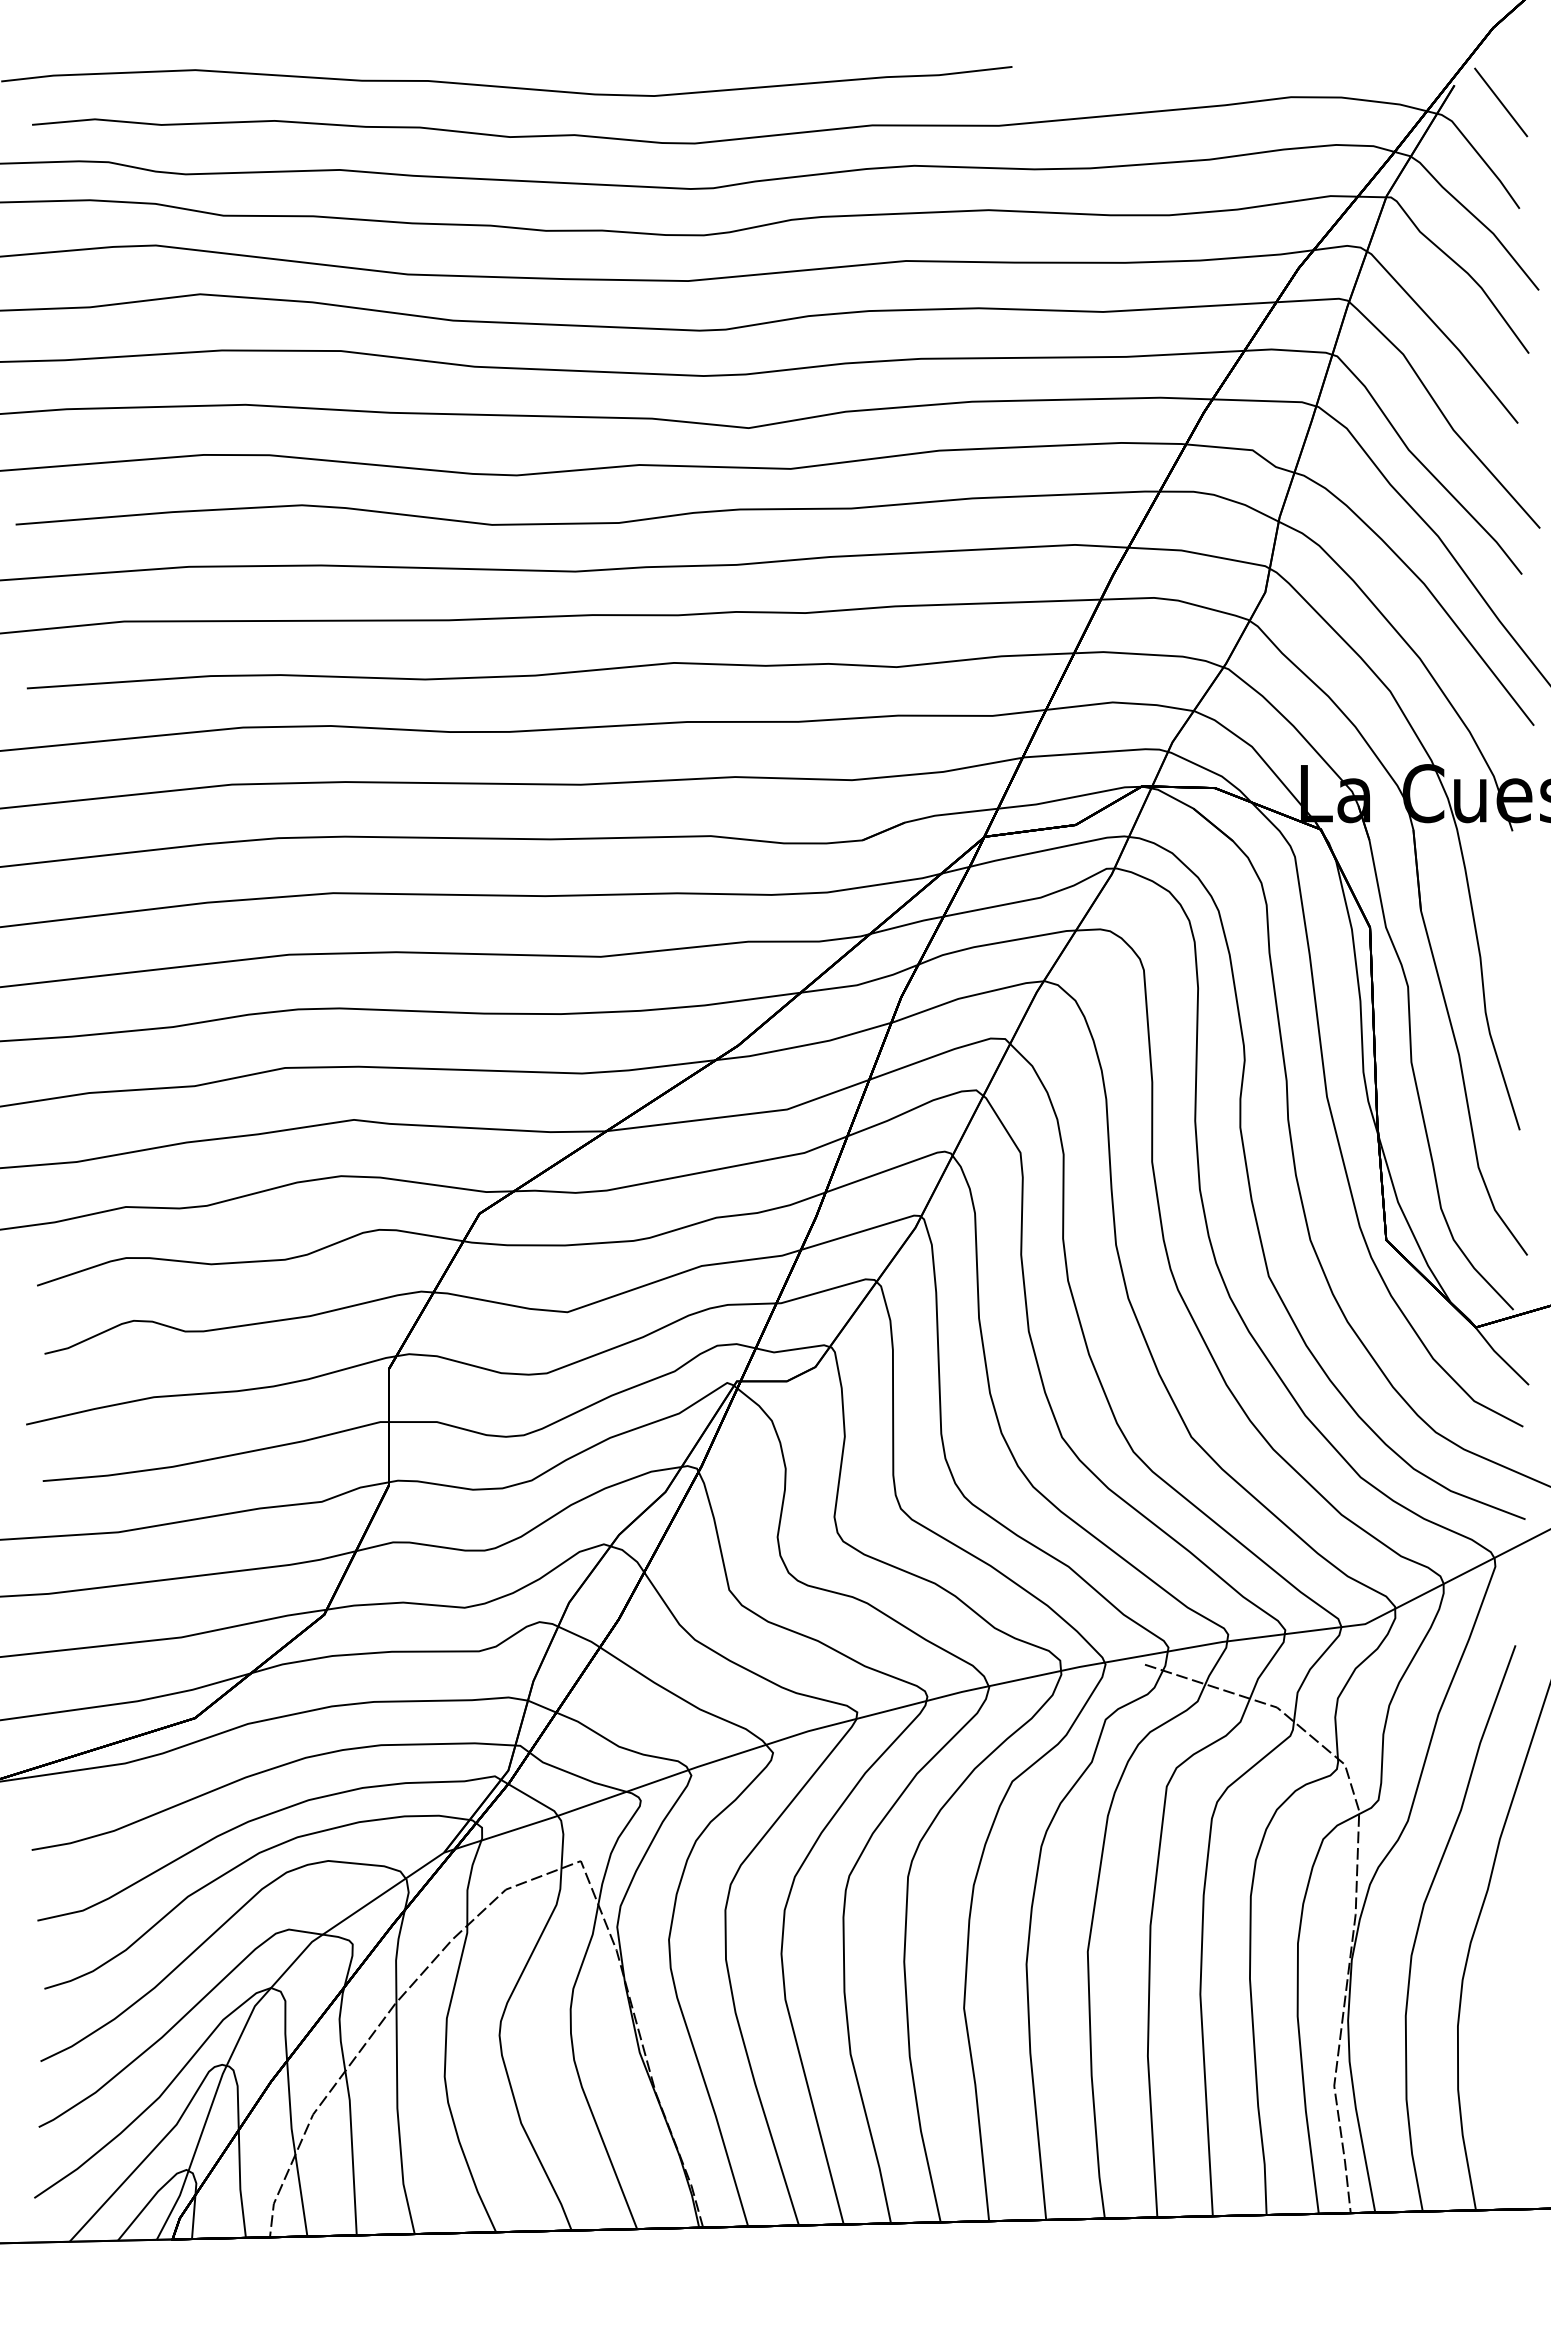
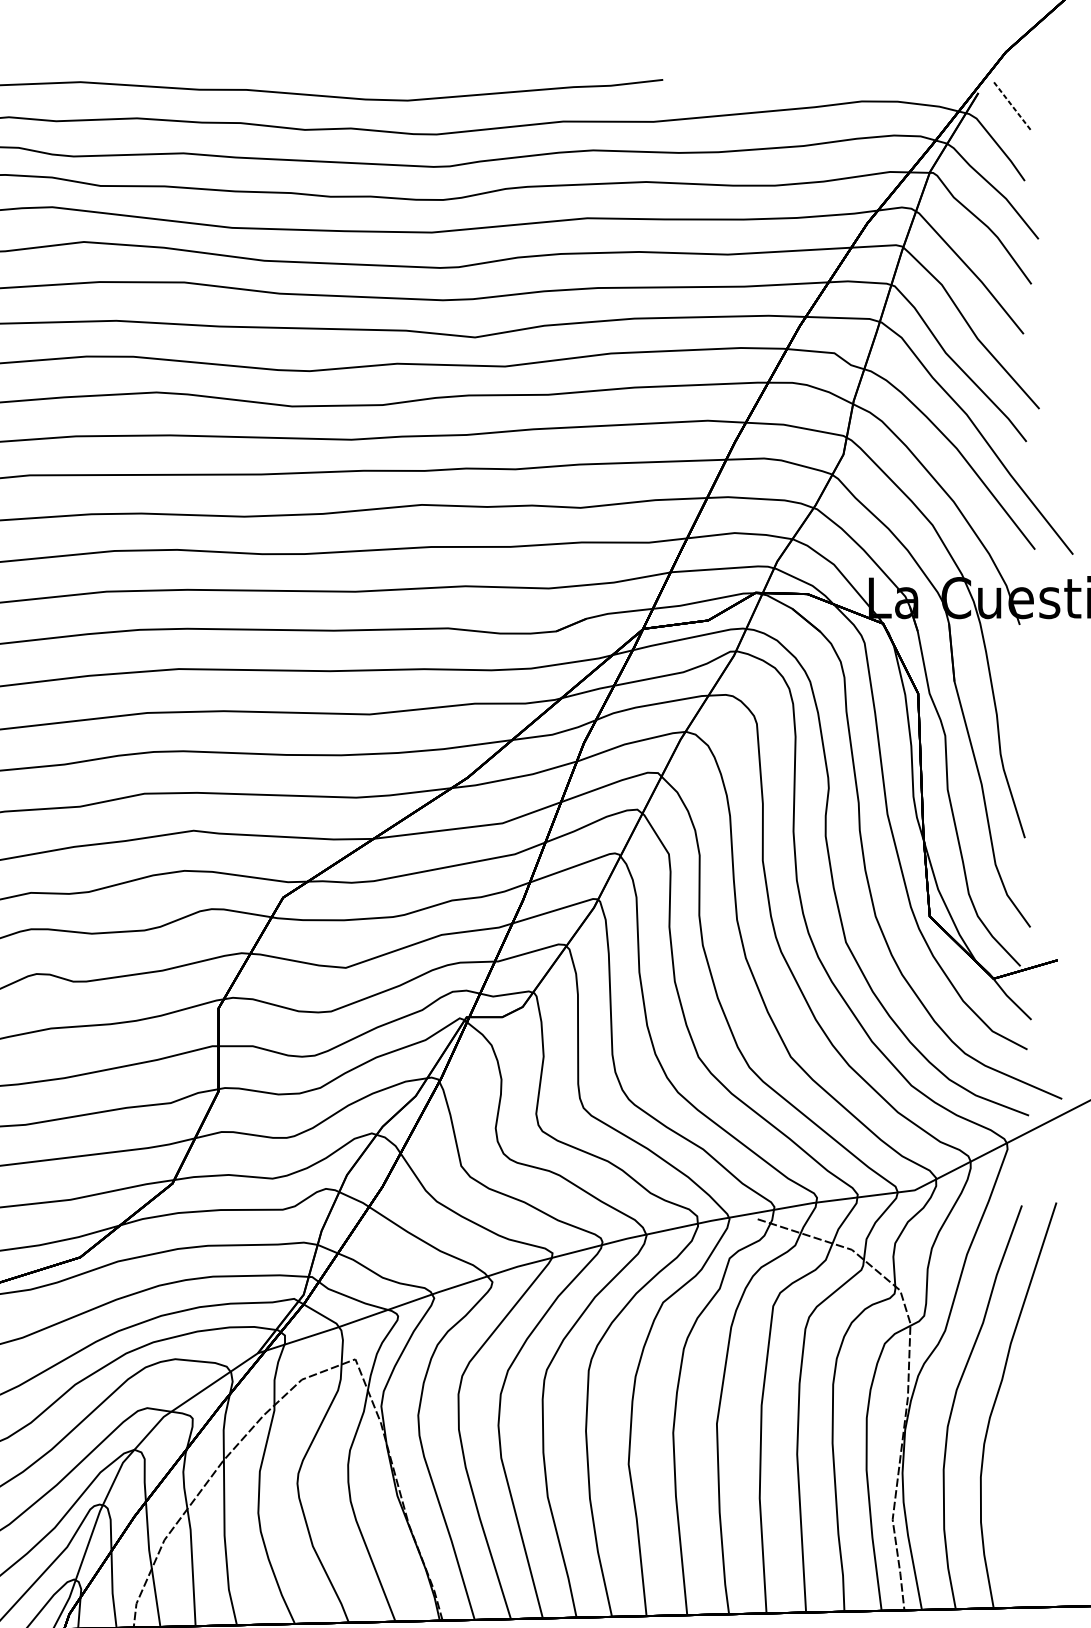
line: (1501, 102) -> (1011, 105), solid -> dashed

